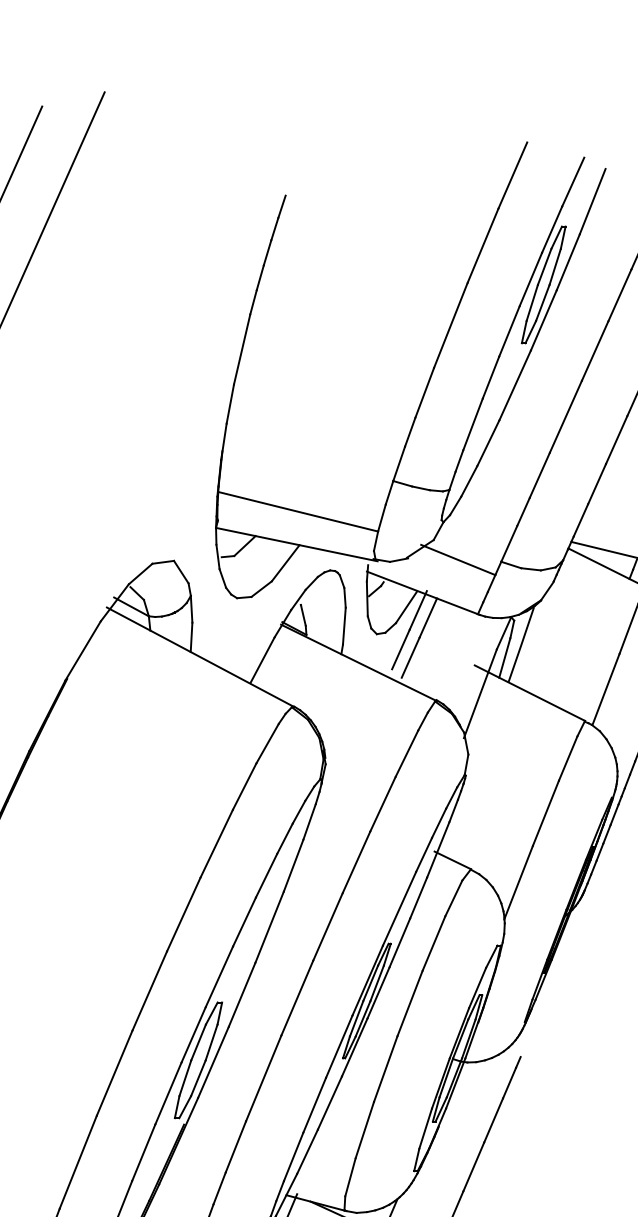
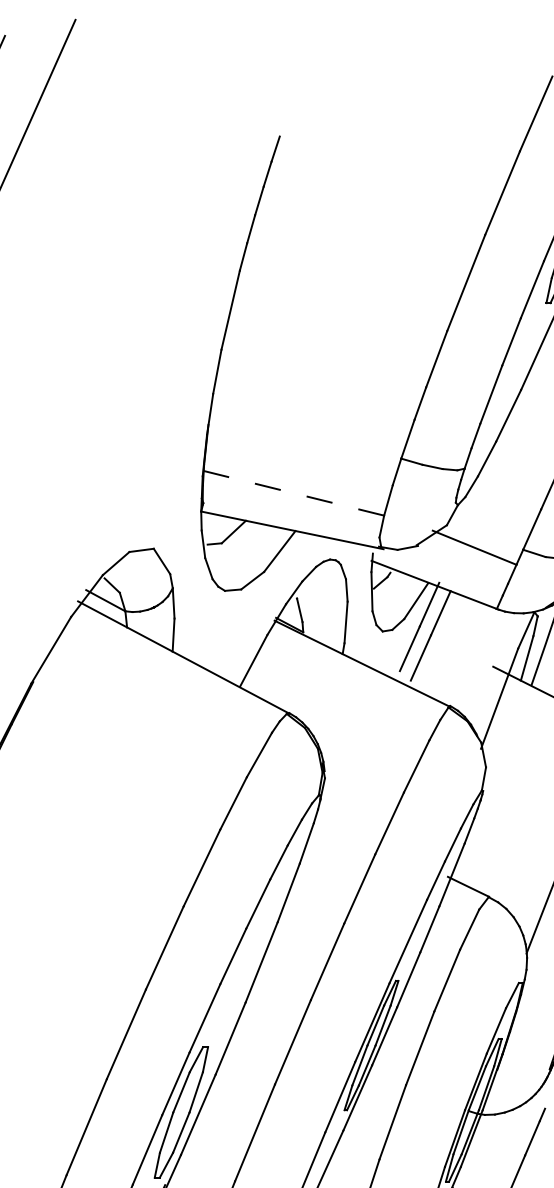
line: (297, 511) -> (293, 493), solid -> dashed

